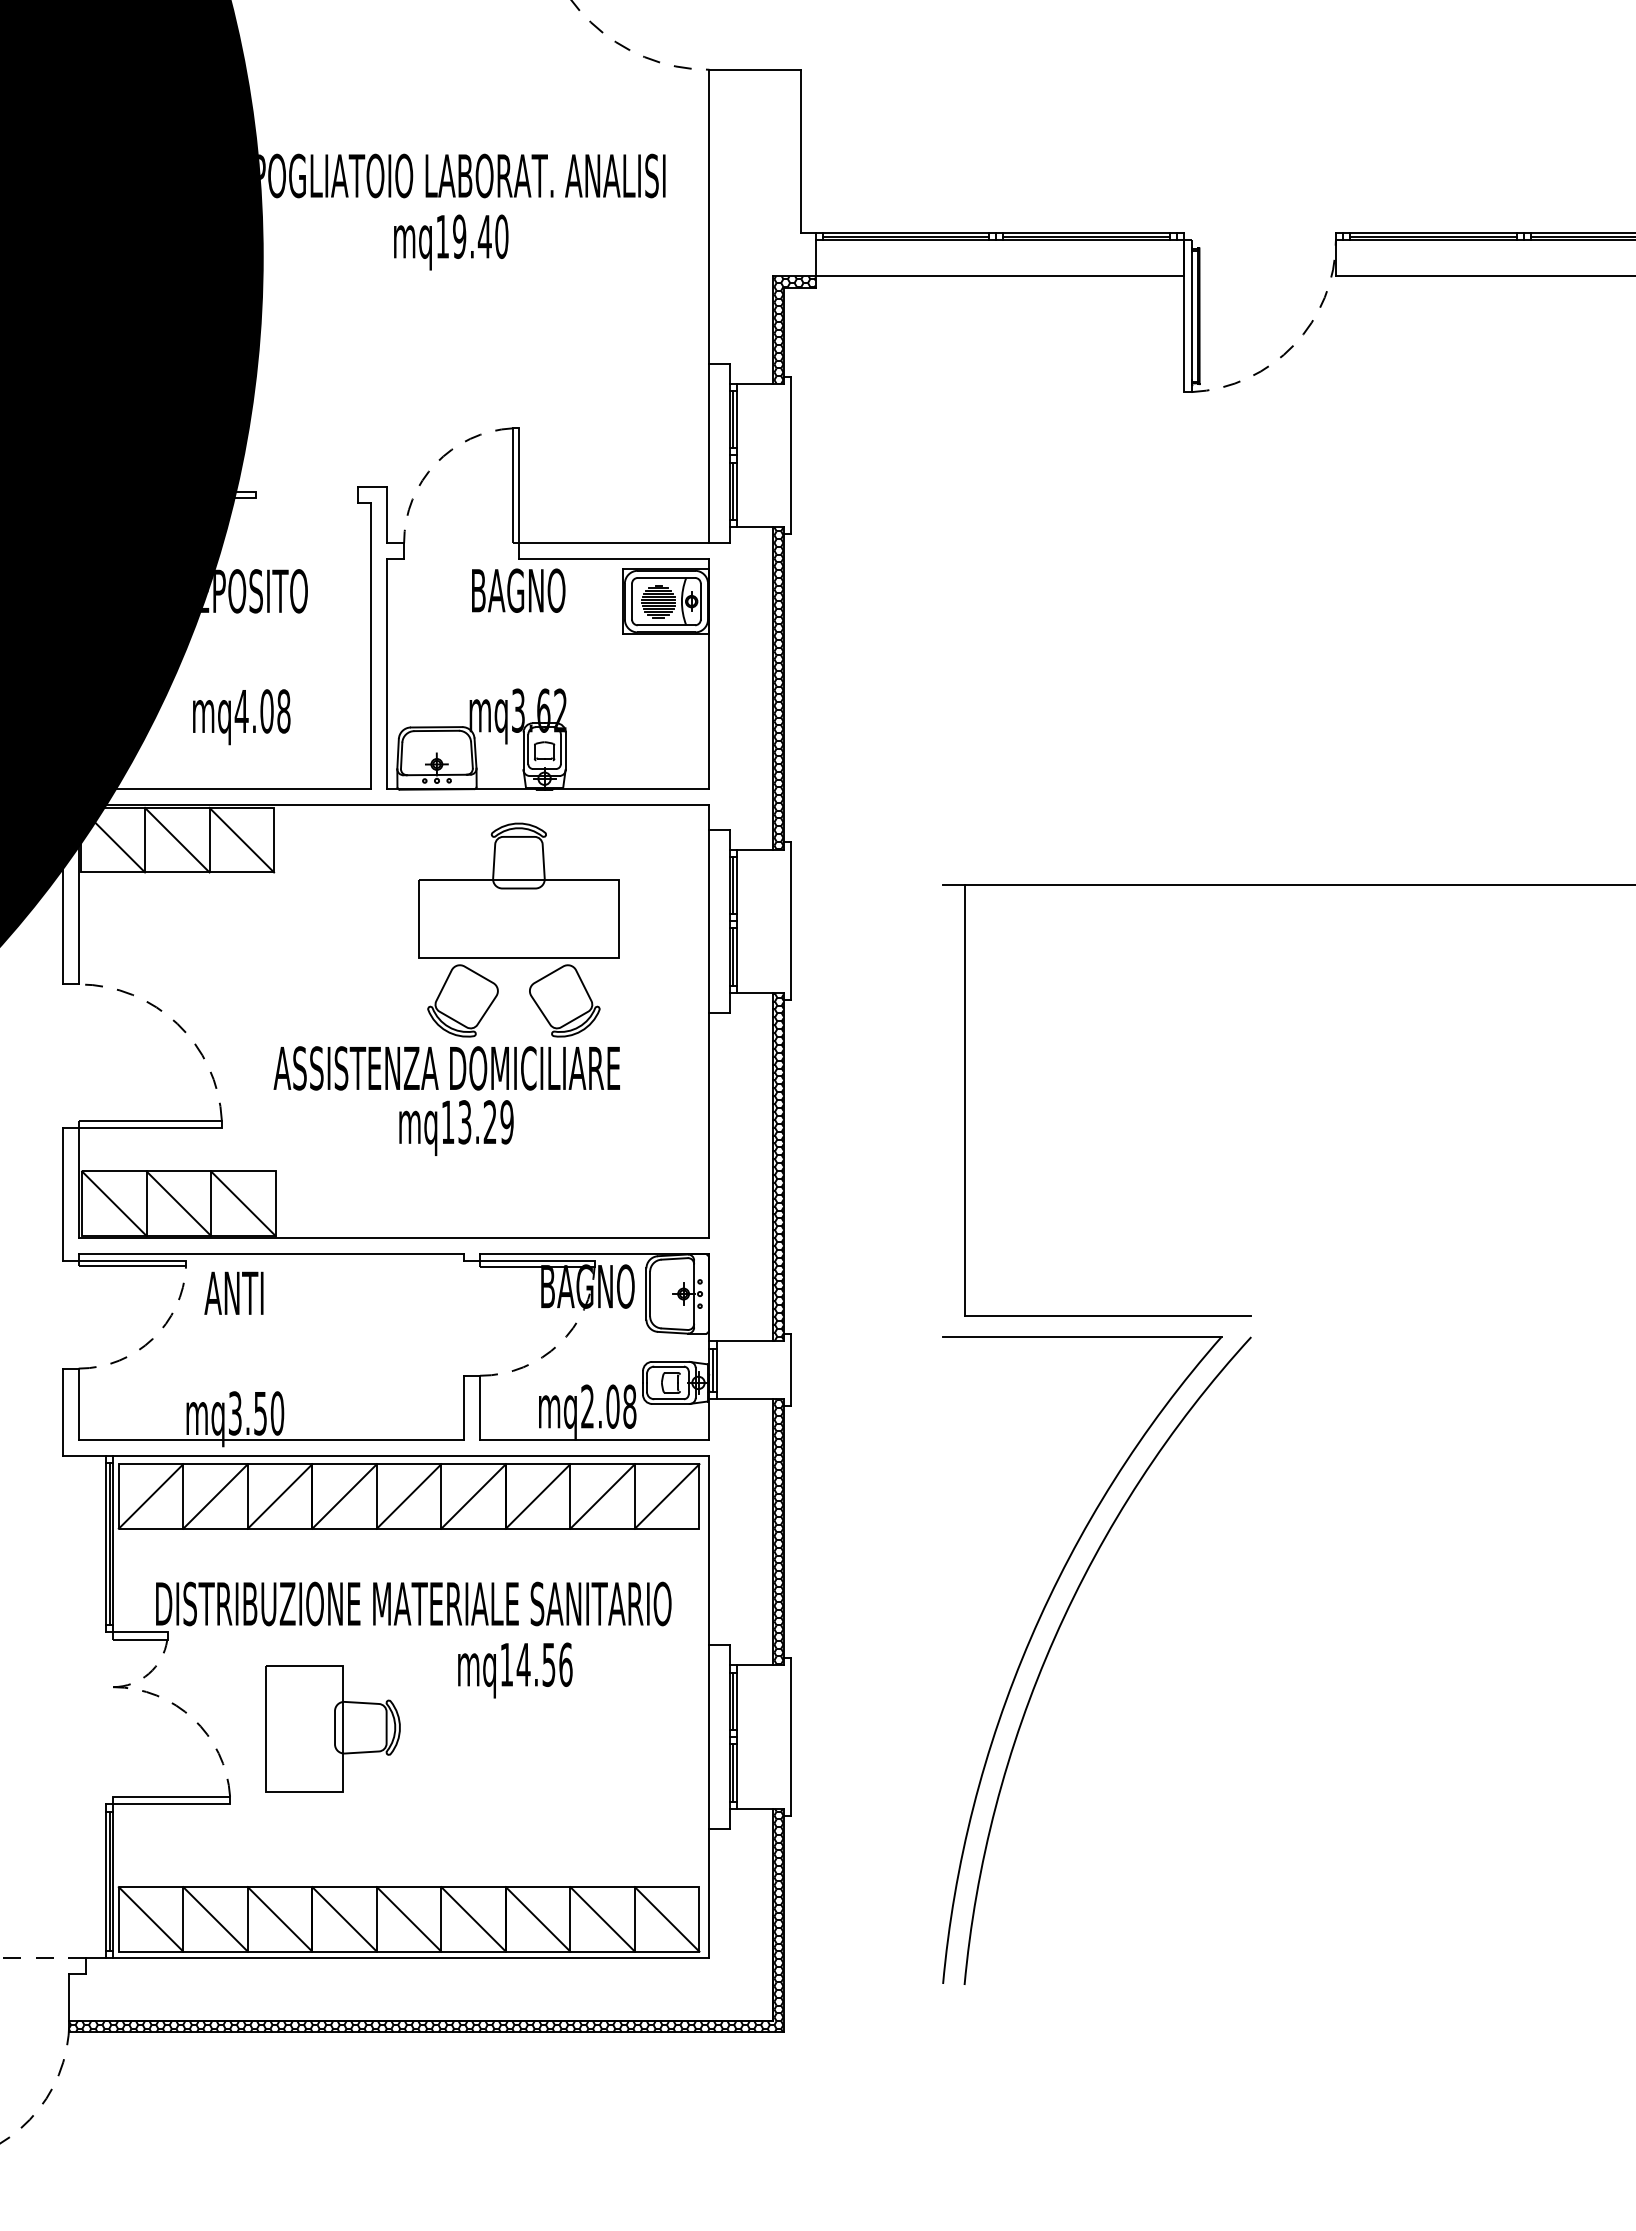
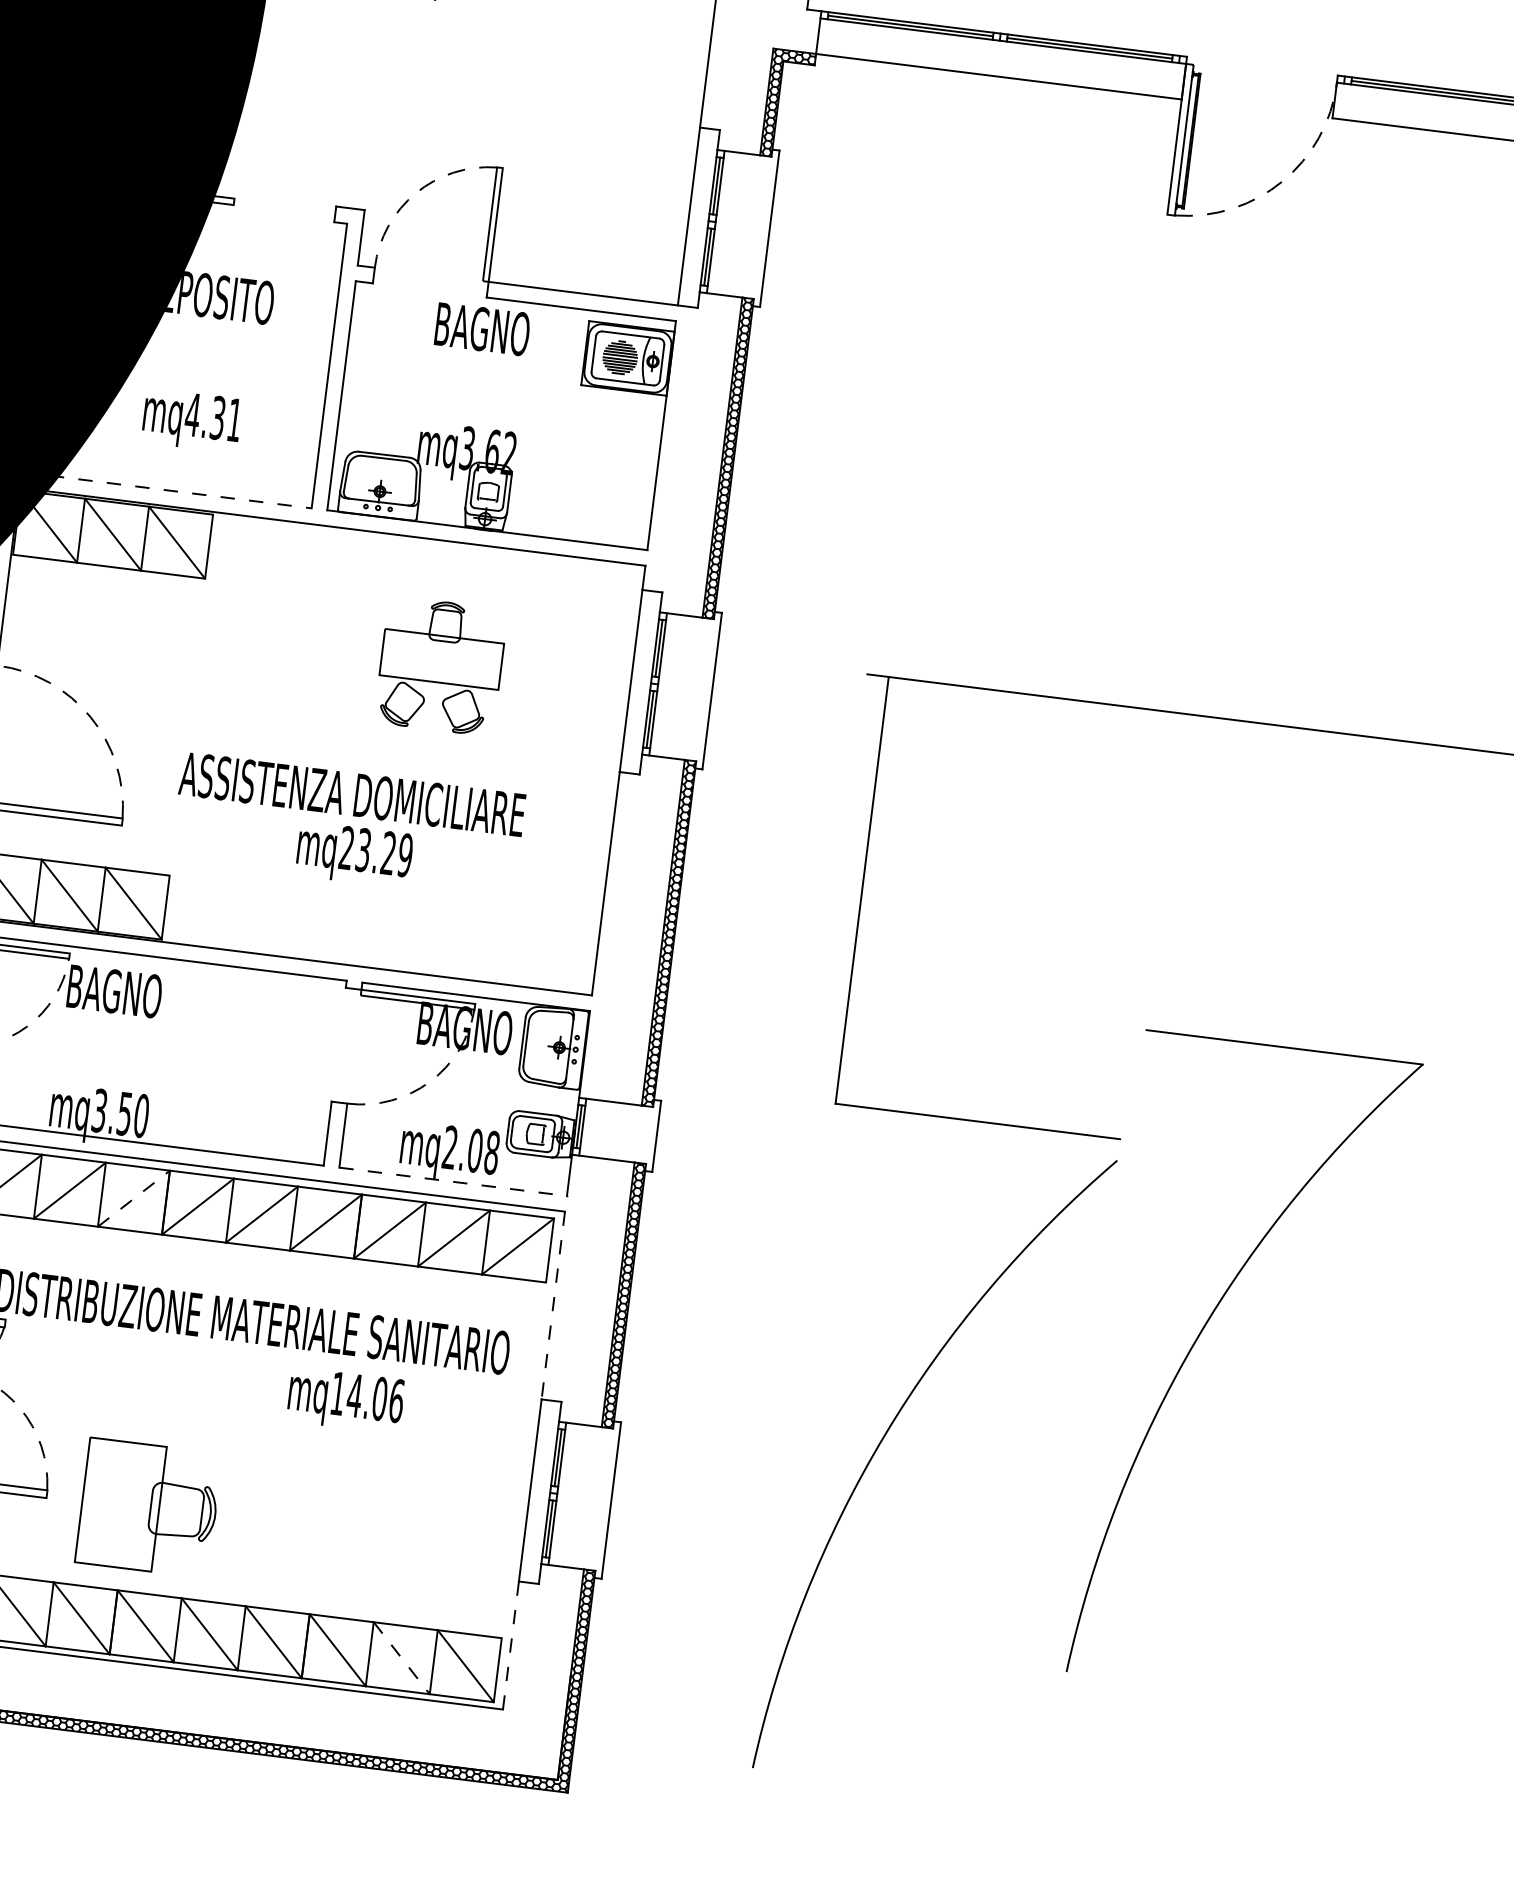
text: (275, 711) -> (226, 419), mq4.08 -> mq4.31
line: (225, 789) -> (167, 490), solid -> dashed
part: (518, 929) -> (440, 665), size x0.6
text: (447, 1121) -> (346, 847), mq13.29 -> mq23.29
text: (235, 1293) -> (114, 991), ANTI -> BAGNO
line: (594, 1440) -> (452, 1181), solid -> dashed
line: (280, 1496) -> (134, 1198), solid -> dashed
line: (709, 1550) -> (553, 1305), solid -> dashed
part: (1033, 1635) -> (1199, 1337), moved
text: (548, 1664) -> (379, 1398), mq14.56 -> mq14.06
part: (332, 1728) -> (148, 1507), moved
line: (709, 1893) -> (510, 1645), solid -> dashed
line: (602, 1919) -> (401, 1658), solid -> dashed

